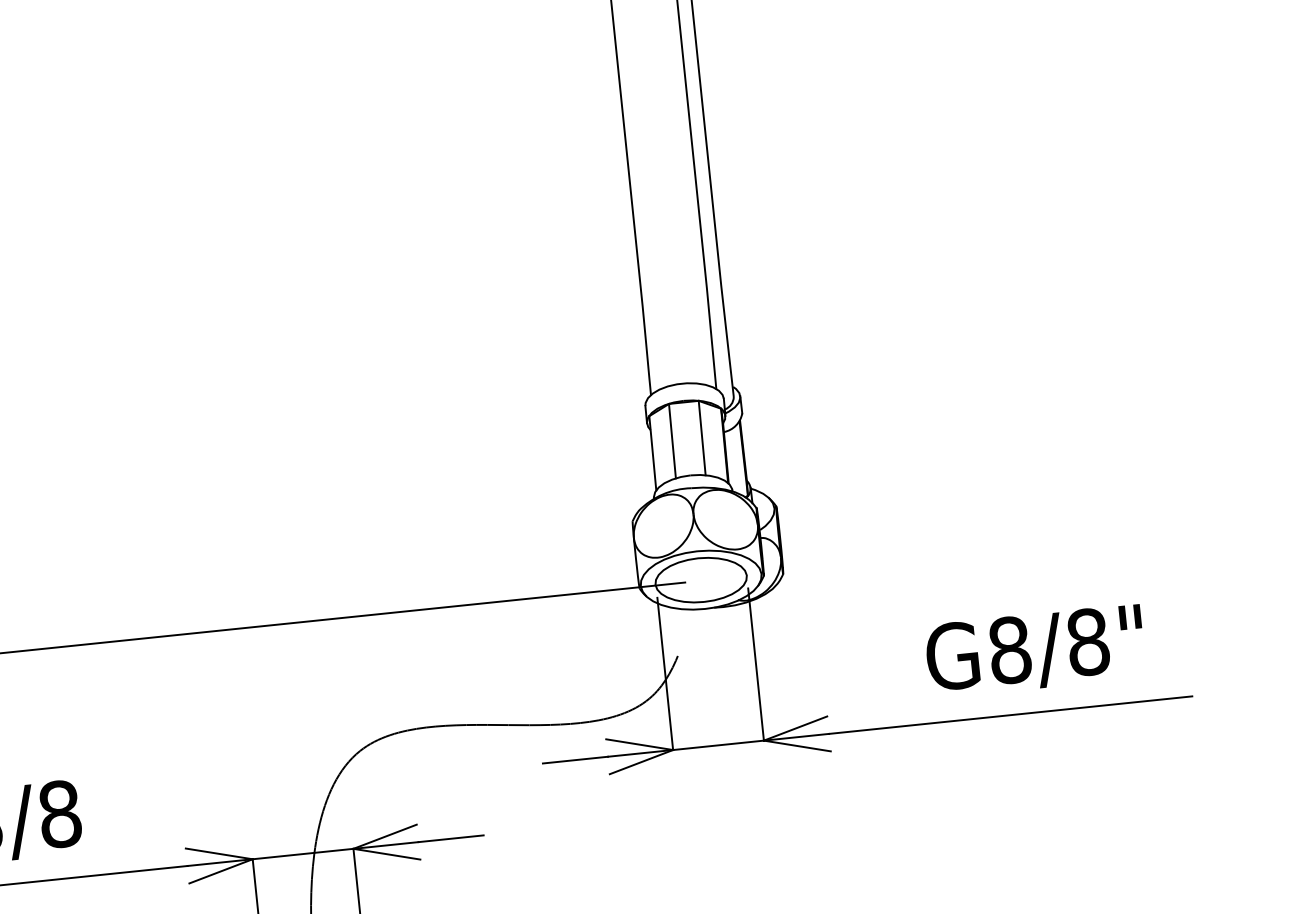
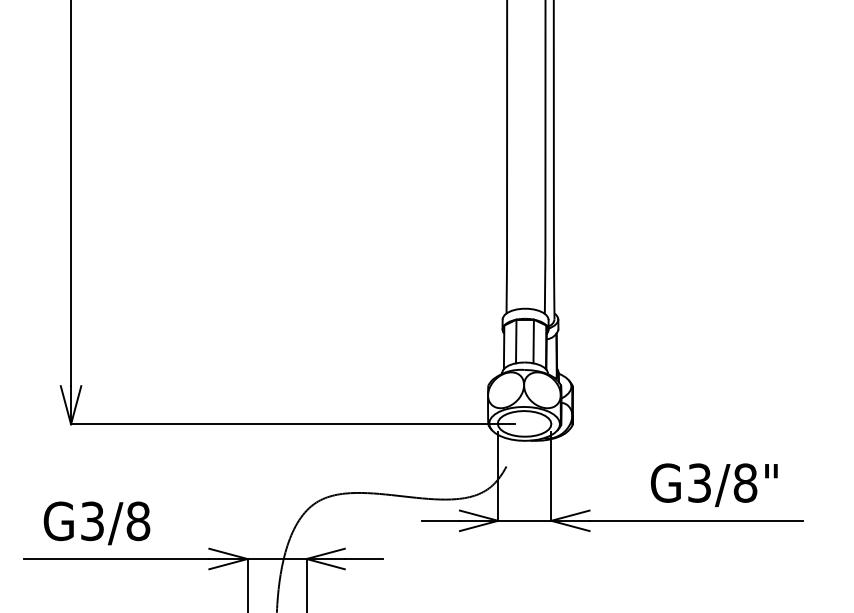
text: (1009, 649) -> (699, 482), G8/8" -> G3/8"

